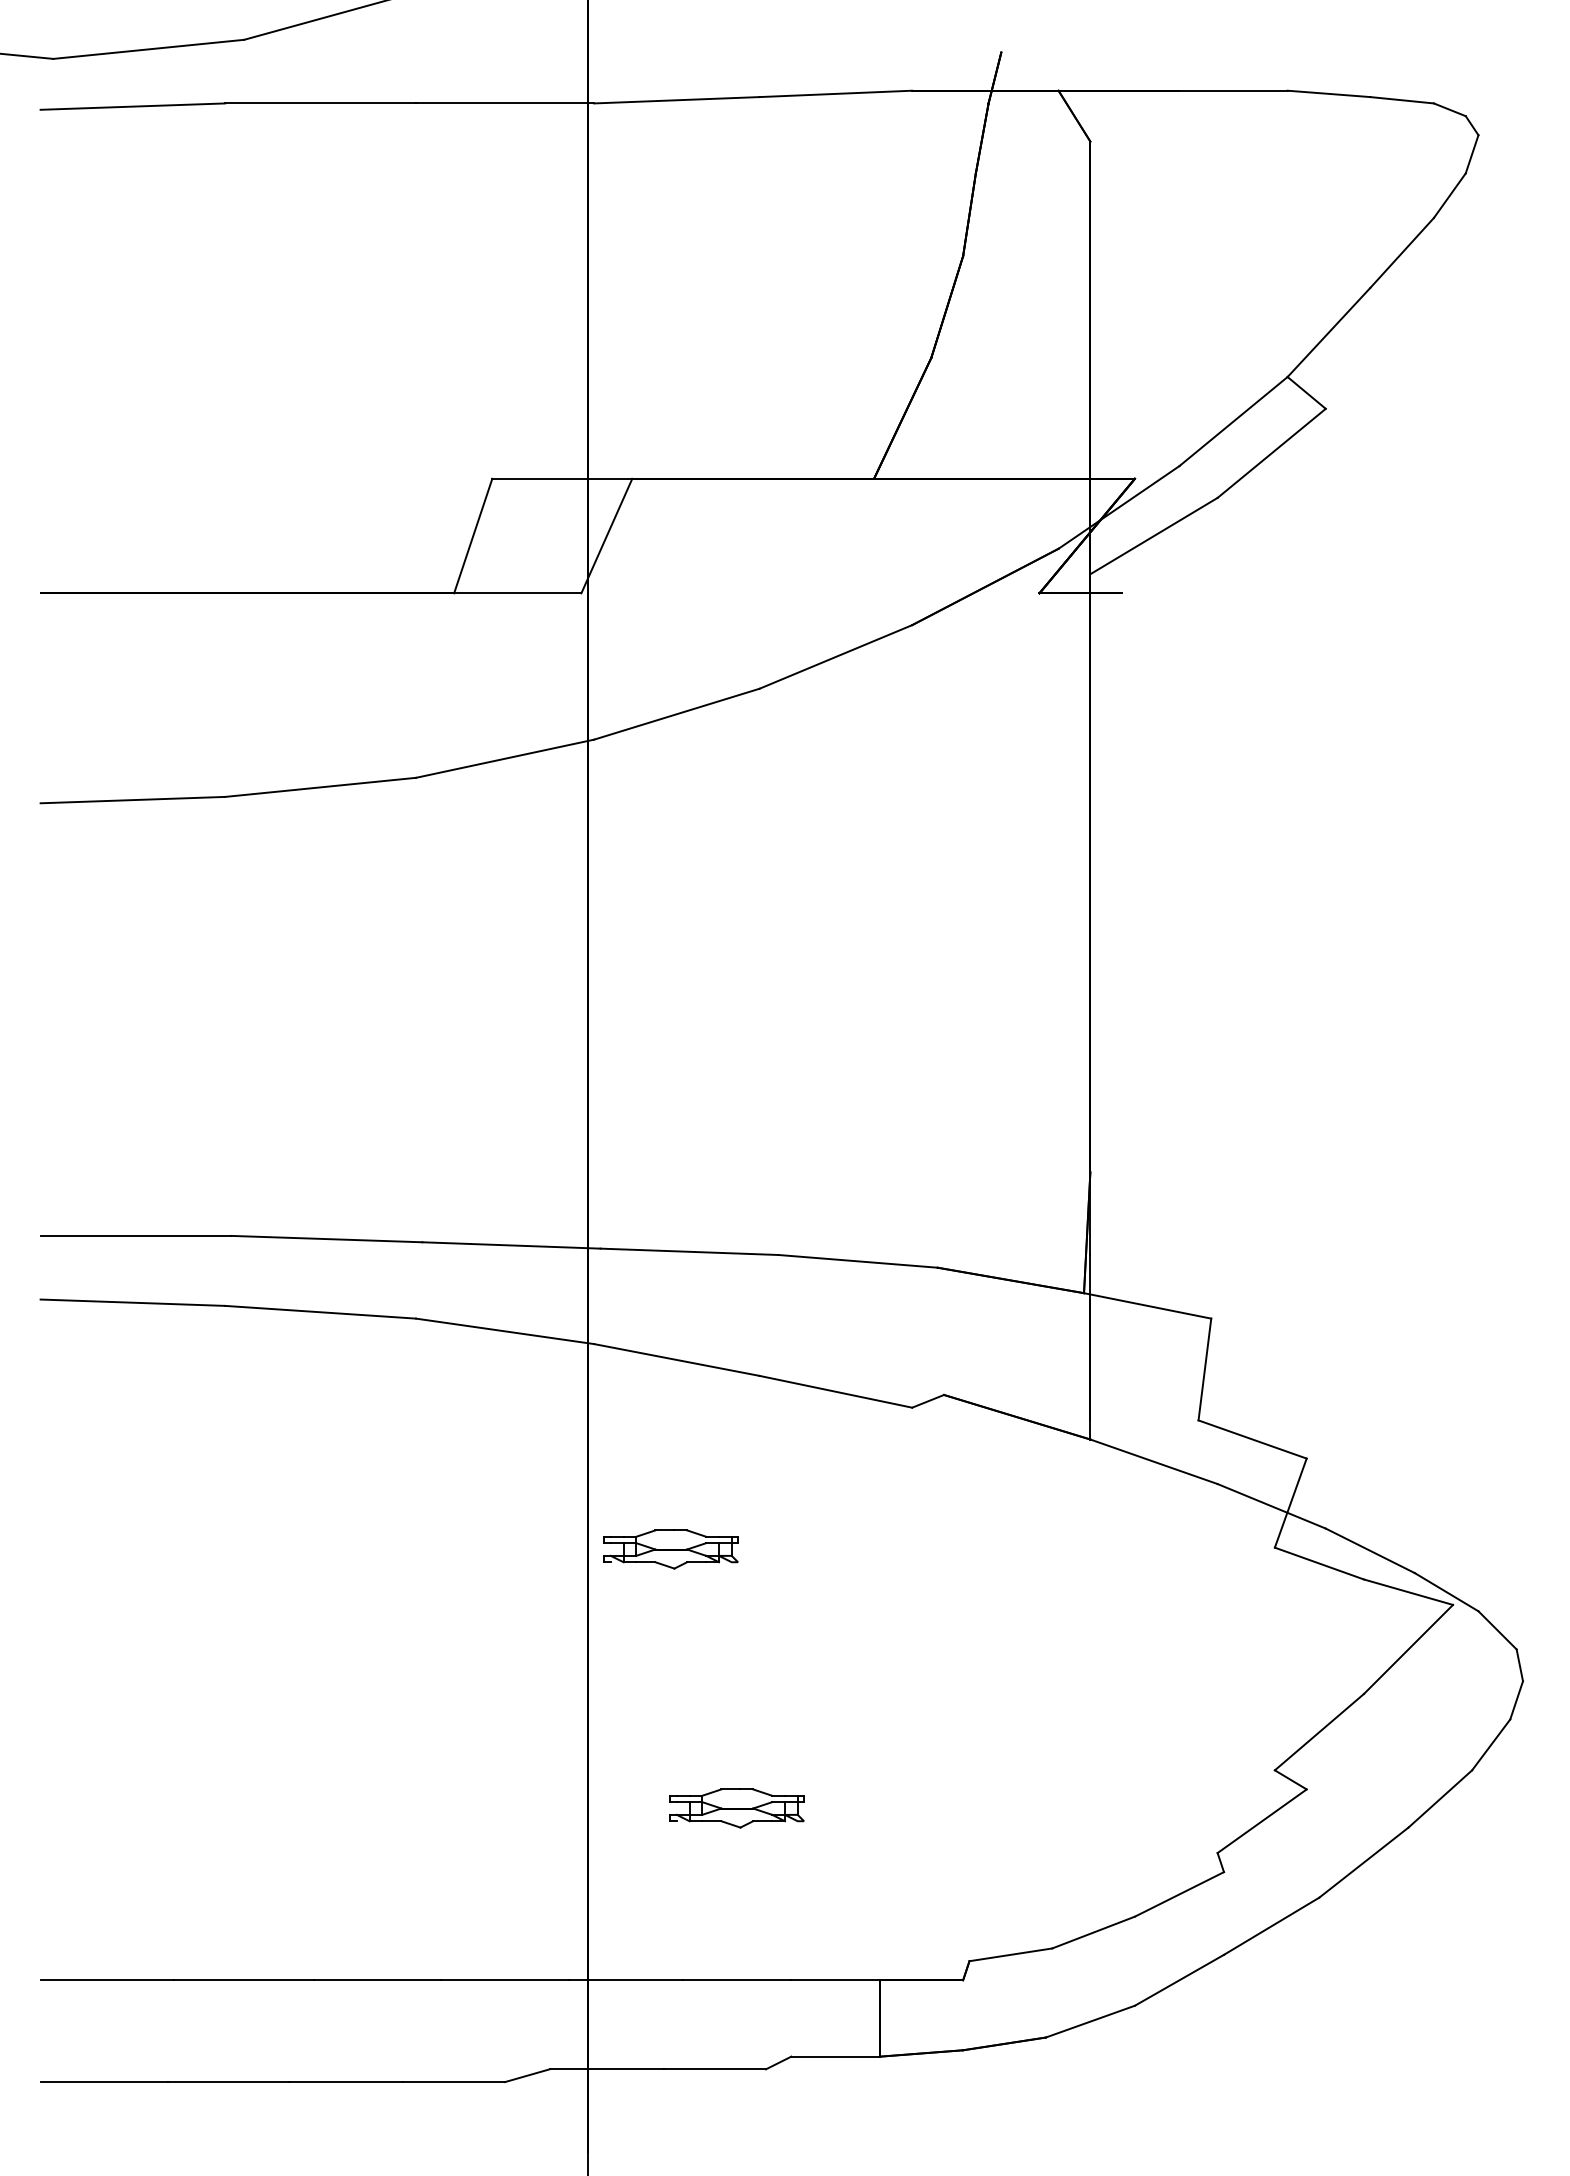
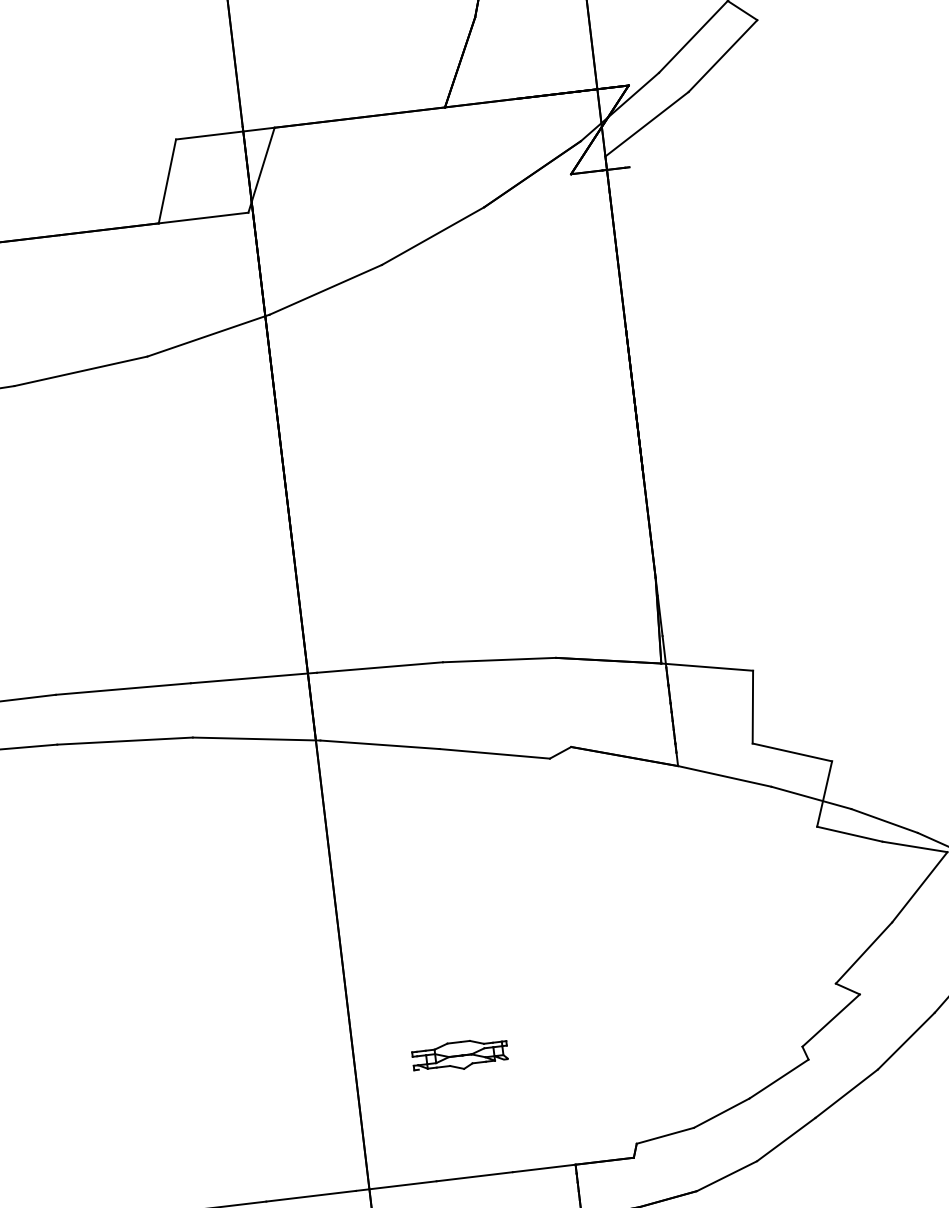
part: (670, 1549) -> (391, 878), removed

